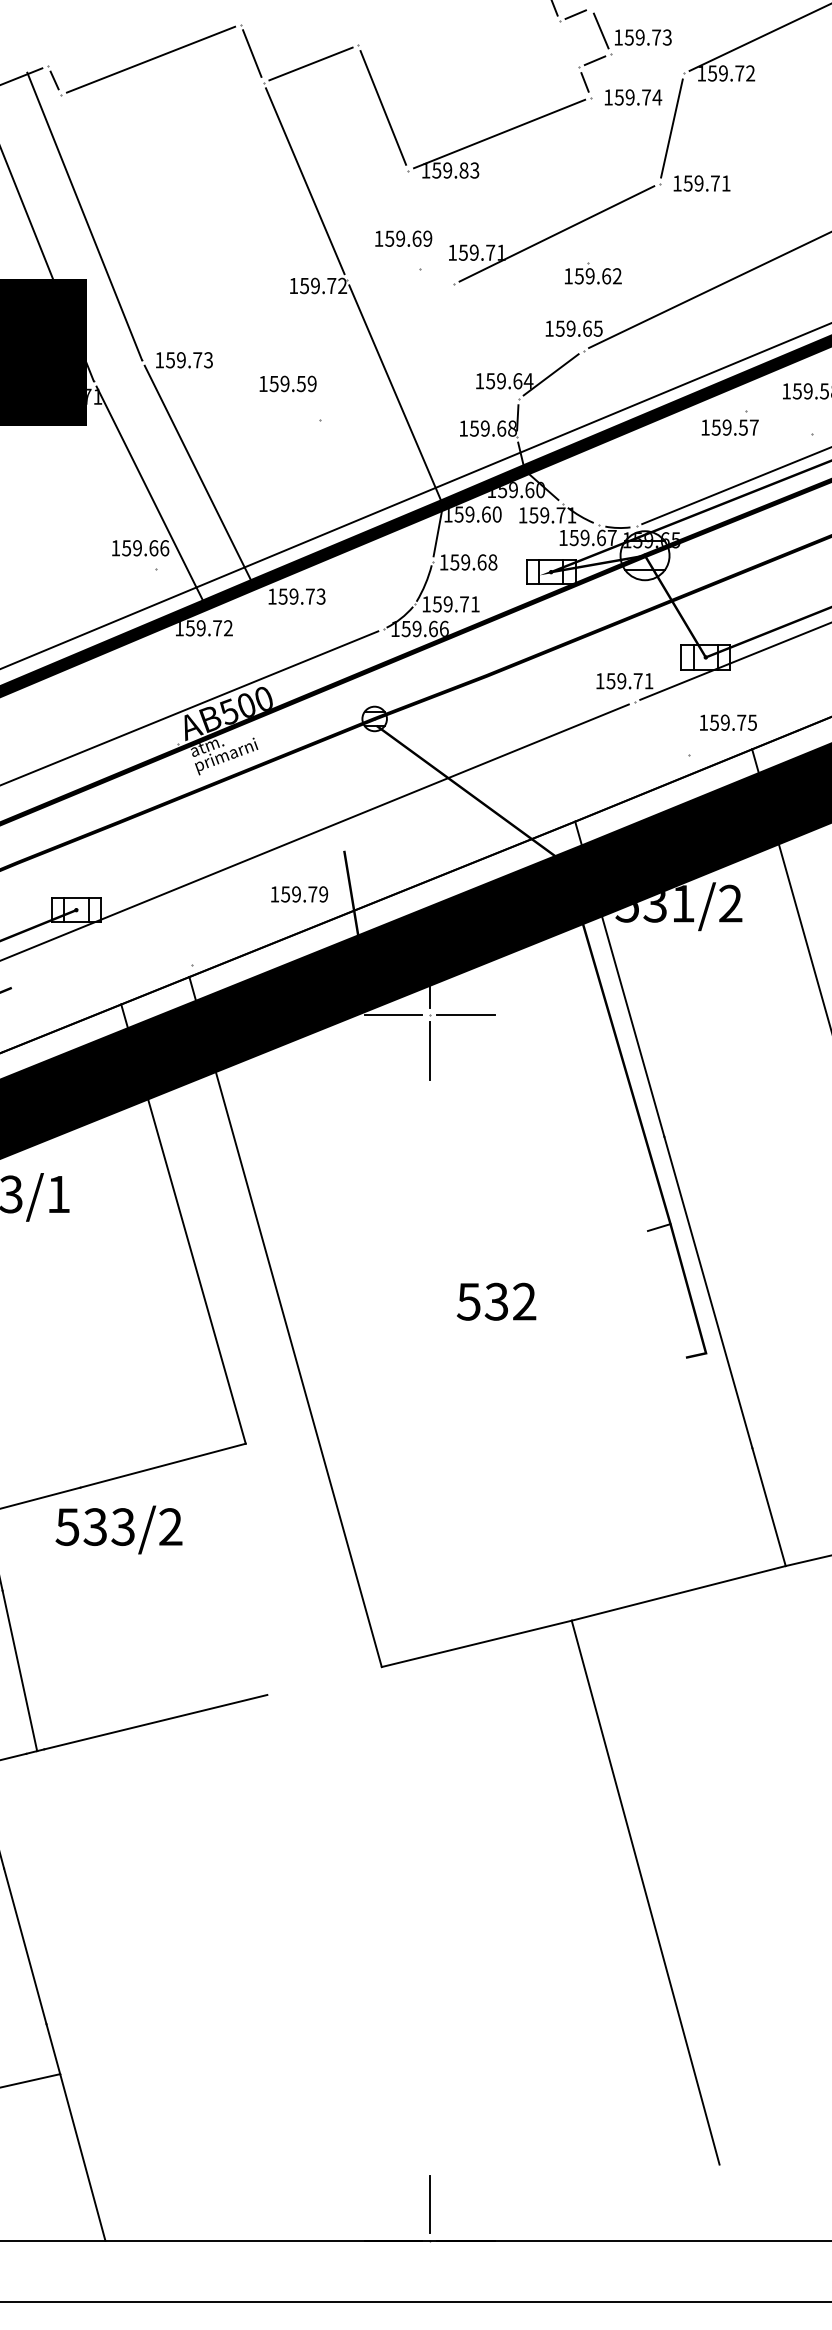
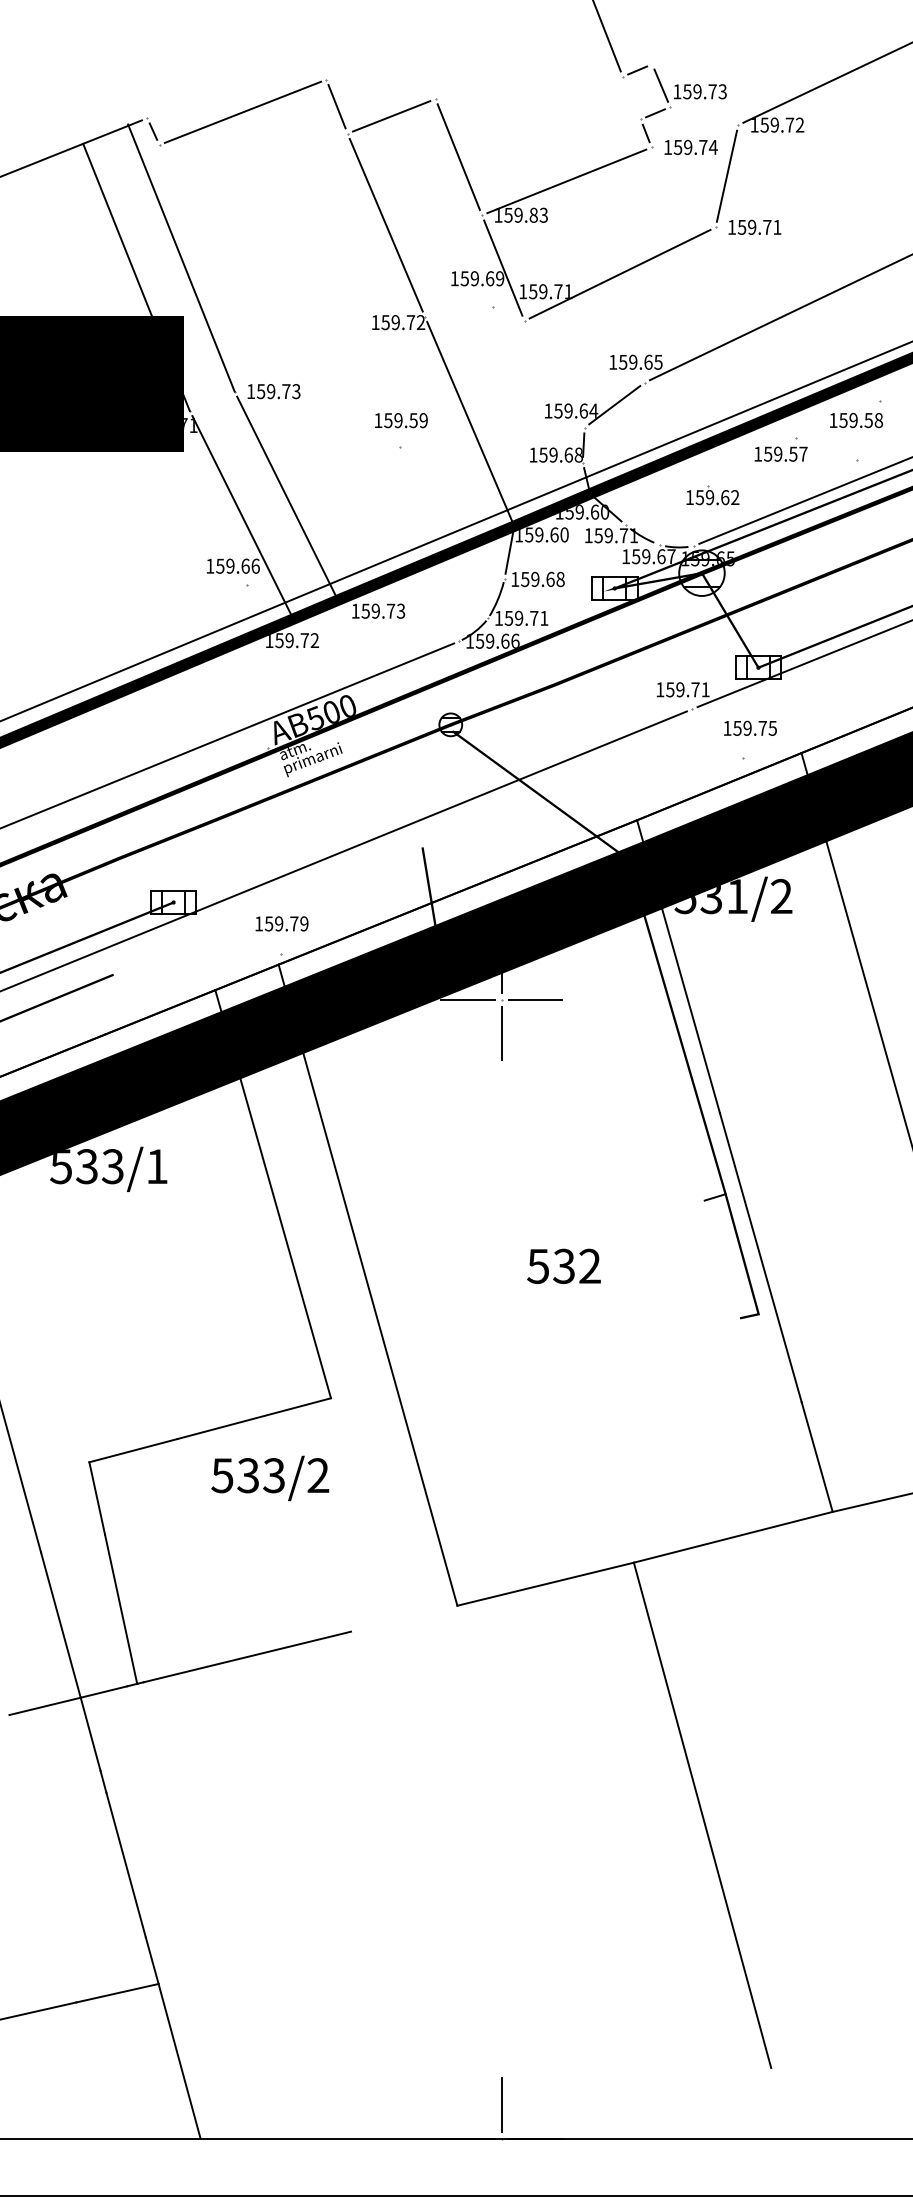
line: (431, 226) -> (503, 267), added
part: (592, 274) -> (712, 495), moved
text: (288, 383) -> (401, 420), moved
text: (728, 721) -> (750, 727), moved
text: (299, 893) -> (281, 923), moved
text: (119, 1530) -> (270, 1478), moved

